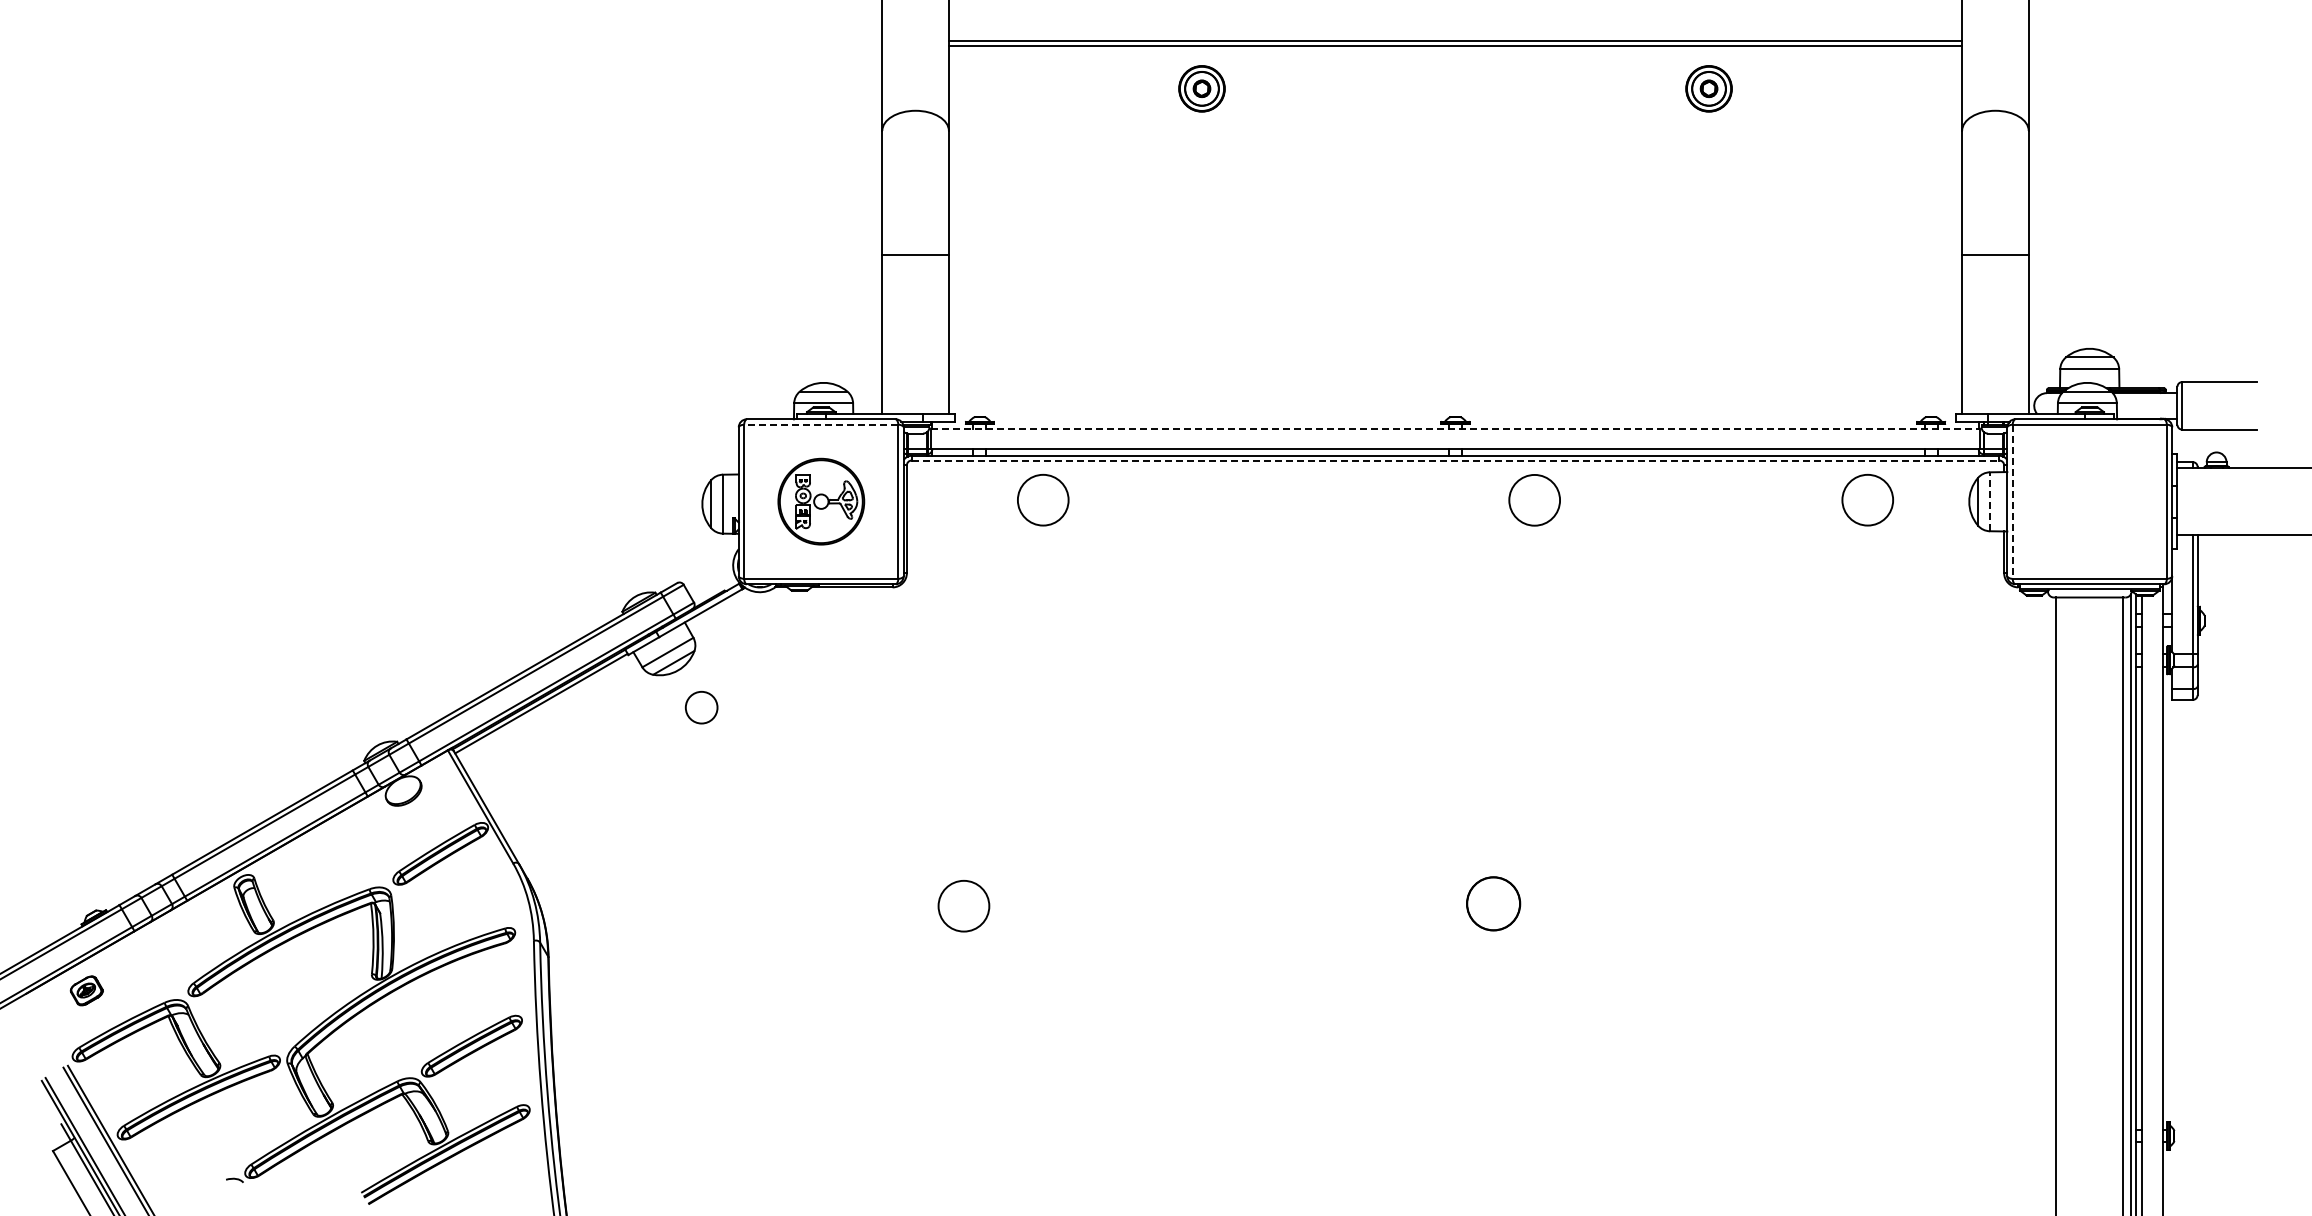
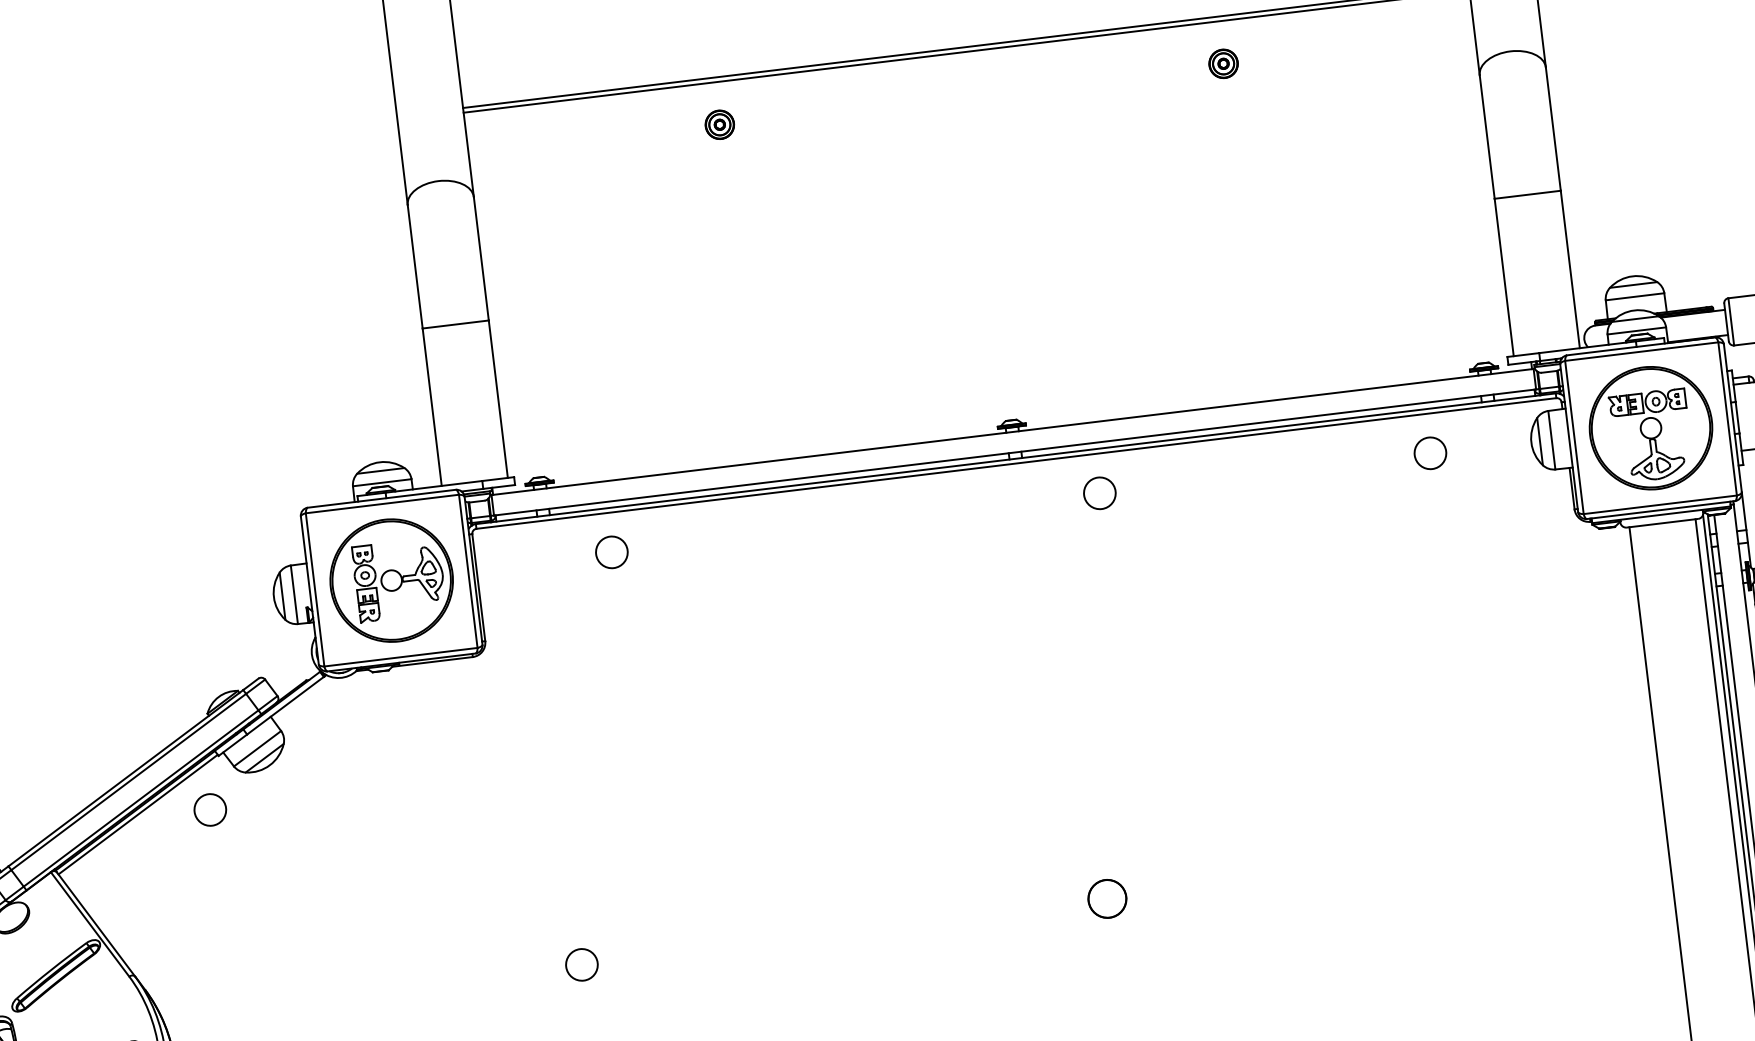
part: (1201, 88) -> (719, 124), size x0.62
part: (1709, 88) -> (1223, 63), size x0.62
line: (820, 424) -> (381, 503), dashed -> solid
line: (1455, 428) -> (1012, 431), dashed -> solid
line: (1455, 460) -> (1016, 463), dashed -> solid
circle: (1534, 499) -> (1099, 492), size x0.62
circle: (1043, 500) -> (612, 552), size x0.62
circle: (1867, 500) -> (1430, 453), size x0.62
part: (821, 501) -> (391, 580), size x1.43
line: (1989, 501) -> (1551, 439), dashed -> solid
part: (2089, 501) -> (1650, 427), added
line: (2012, 502) -> (1574, 438), dashed -> solid
circle: (701, 707) -> (210, 809), moved
circle: (1493, 903) -> (1107, 898), size x0.71
circle: (963, 905) -> (581, 964), size x0.62

